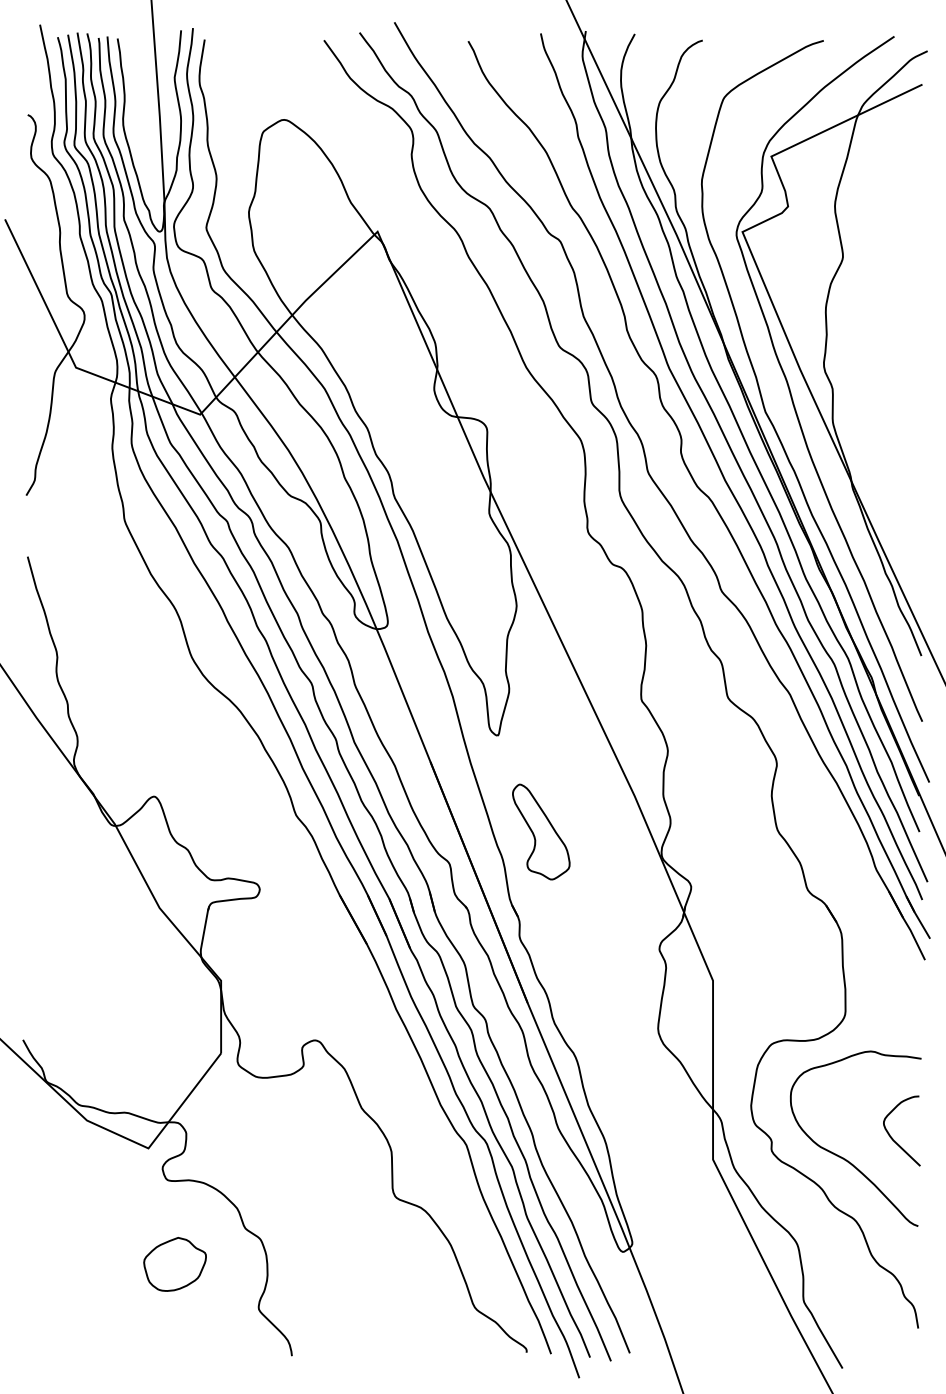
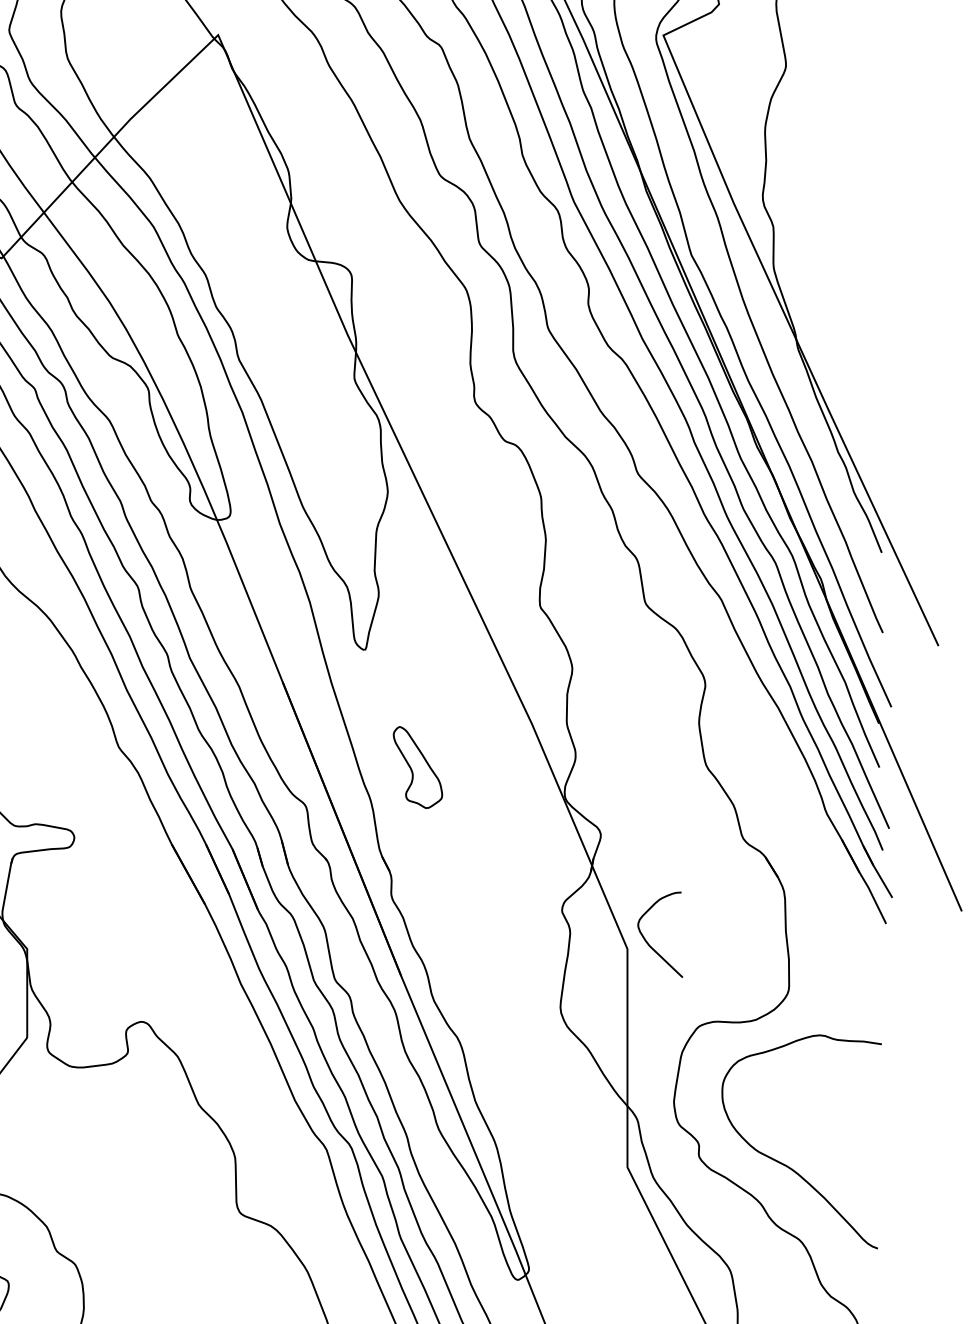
part: (541, 831) -> (418, 766), size x0.7
curve: (893, 1138) -> (649, 943), moved

